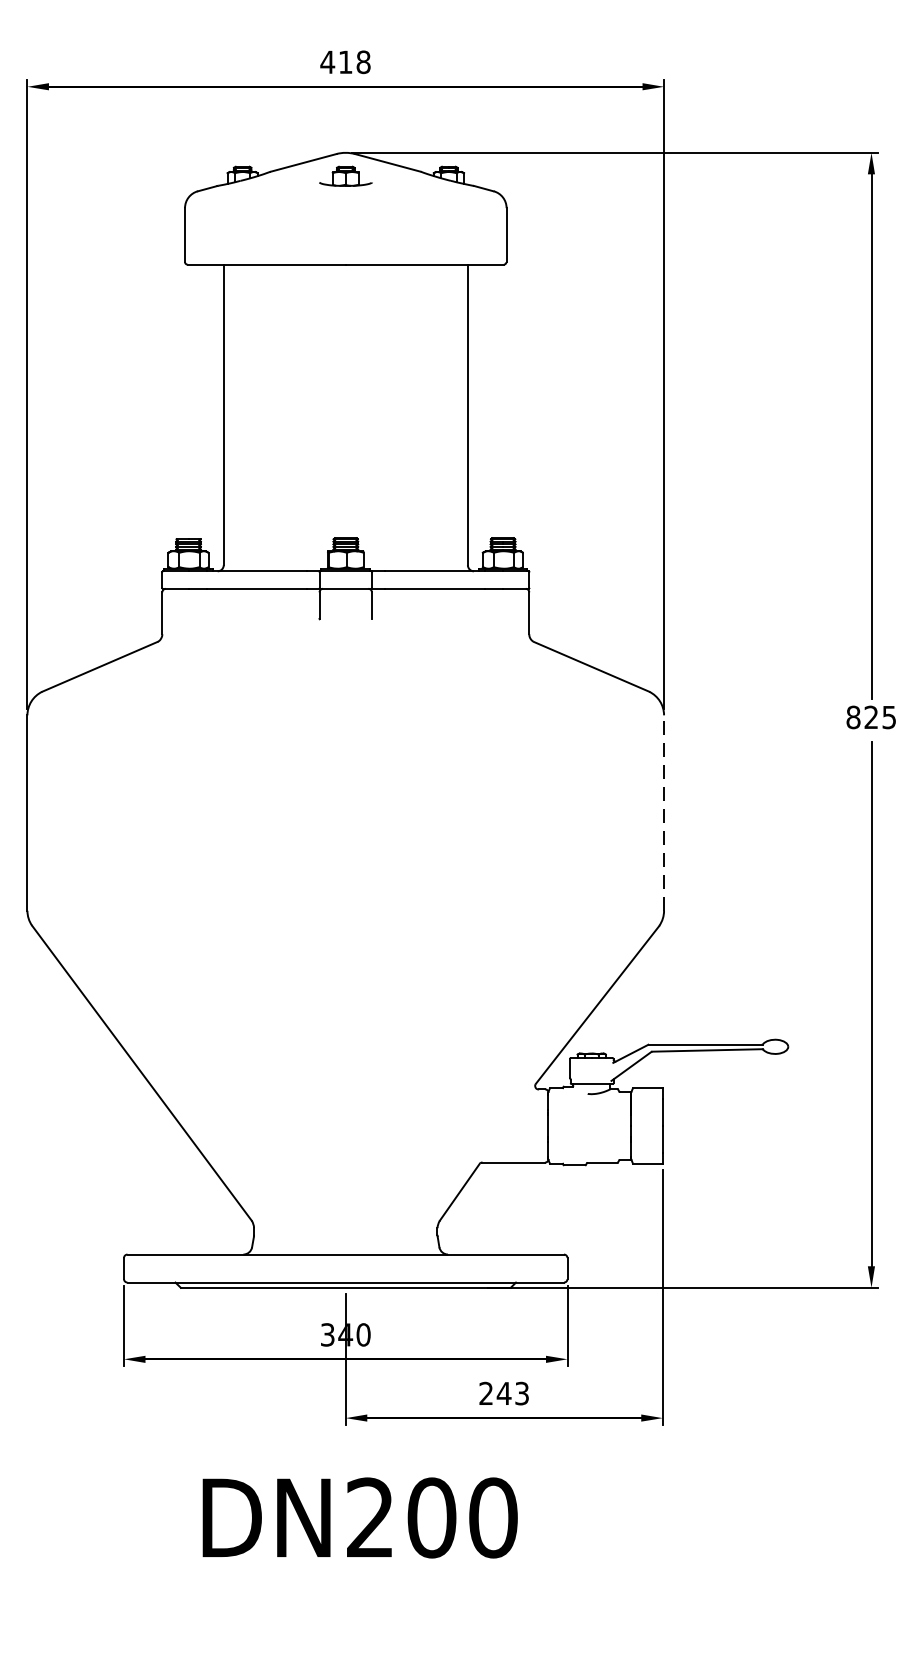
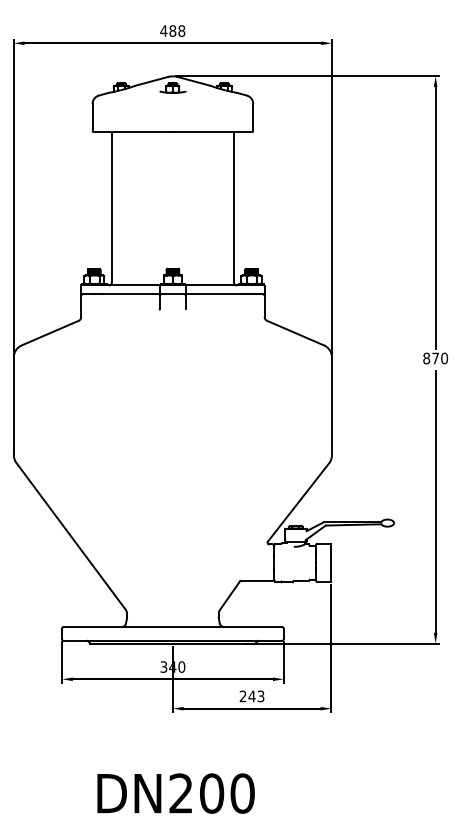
text: (344, 61) -> (172, 30), 418 -> 488
text: (881, 717) -> (440, 358), 825 -> 870
line: (663, 813) -> (331, 406), dashed -> solid
text: (358, 1517) -> (175, 793), moved

